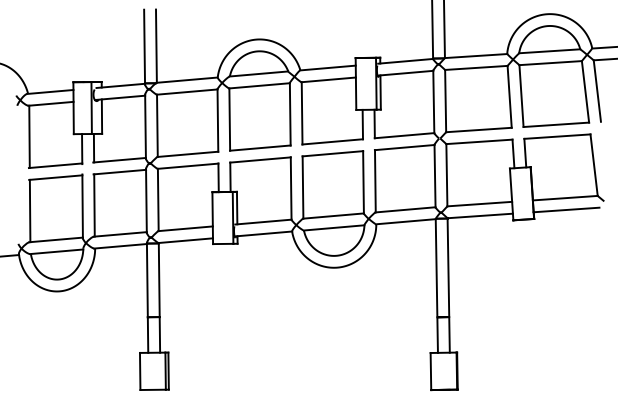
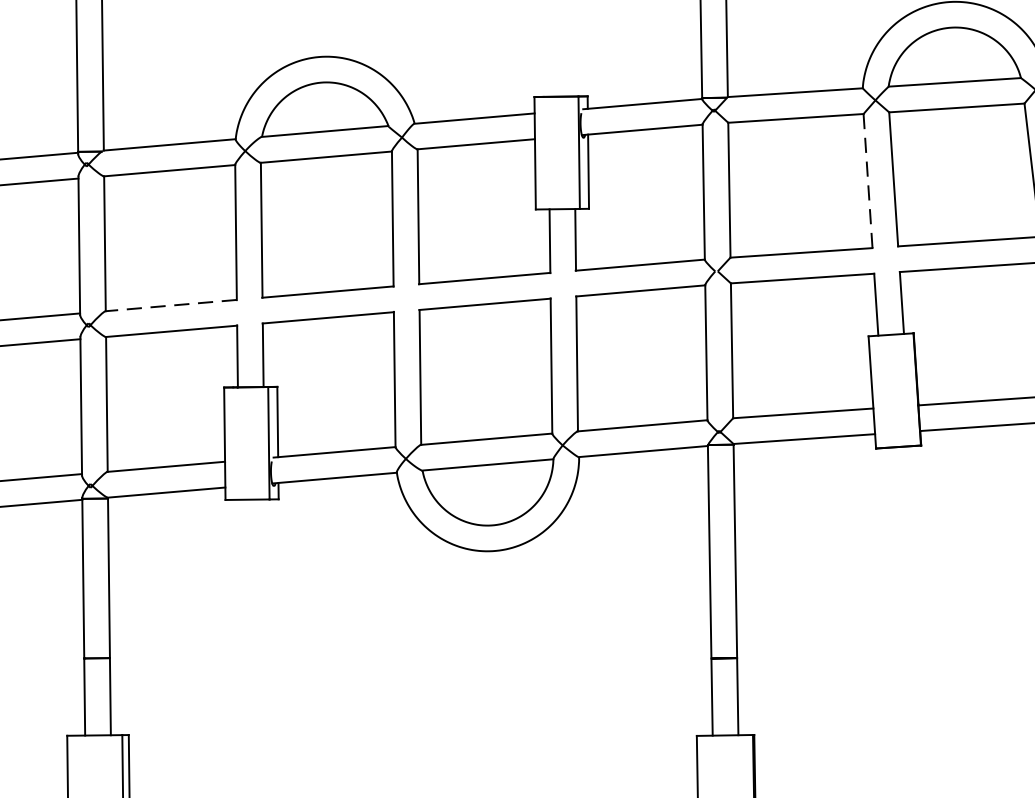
line: (509, 97) -> (867, 182), solid -> dashed
line: (187, 154) -> (170, 305), solid -> dashed

